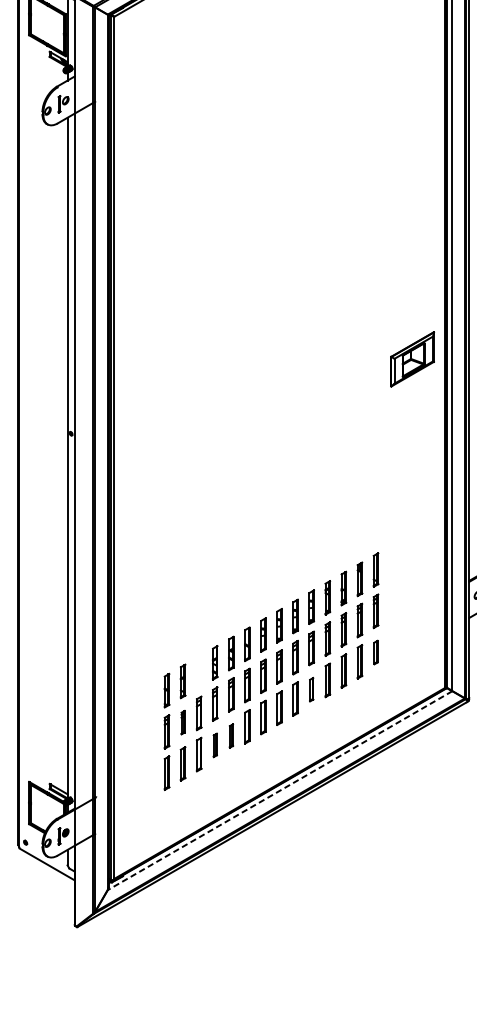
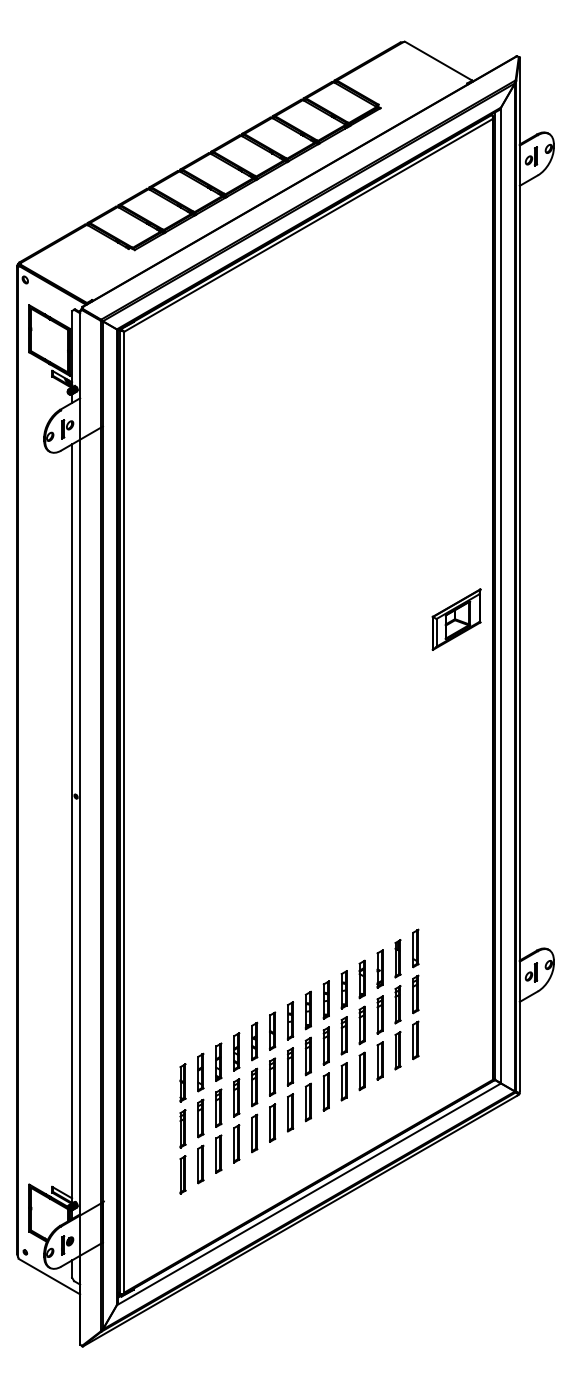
part: (412, 359) -> (456, 619), moved
part: (375, 652) -> (415, 1040), size x1.43
part: (198, 671) -> (218, 1061), added
part: (311, 689) -> (343, 1081), size x1.43
part: (182, 722) -> (200, 1118), size x1.43
part: (231, 736) -> (254, 1133), size x1.43
part: (215, 745) -> (236, 1143), size x1.43
line: (279, 790) -> (308, 1194), dashed -> solid

